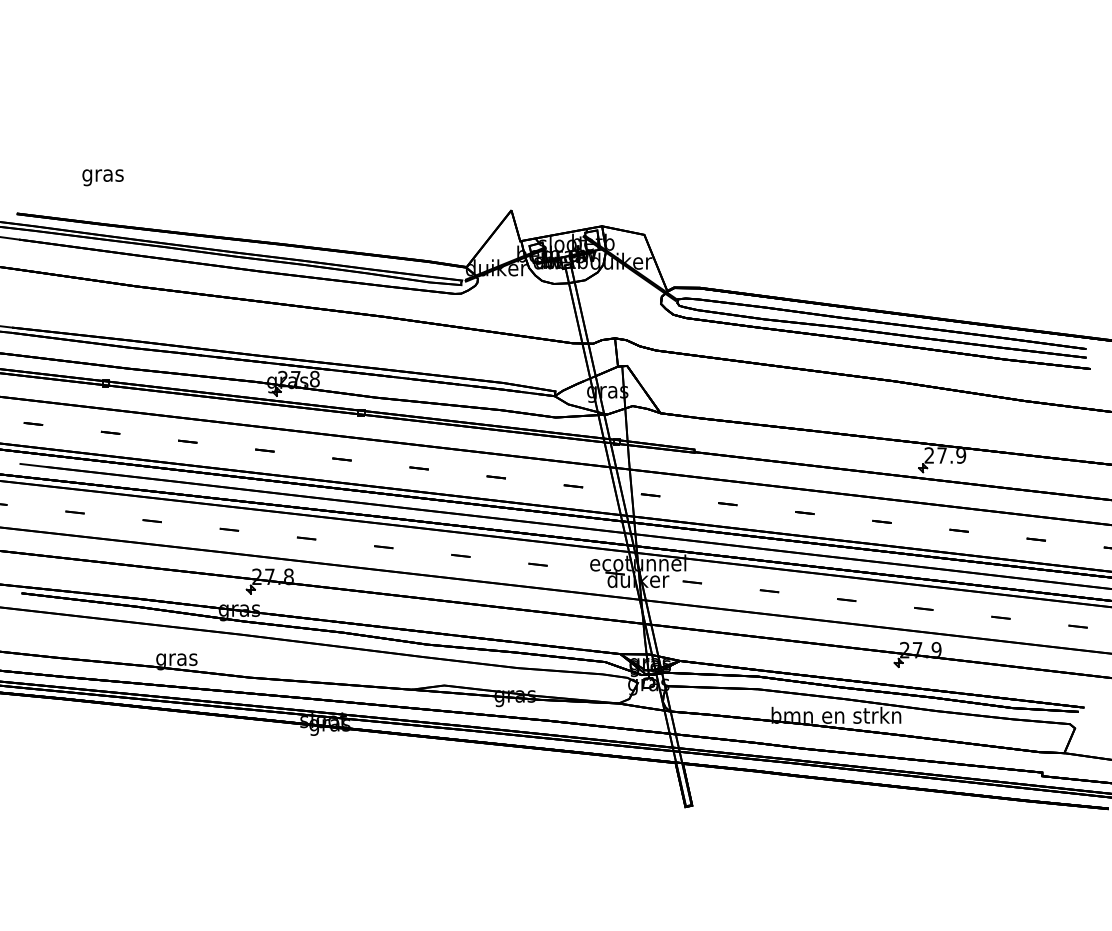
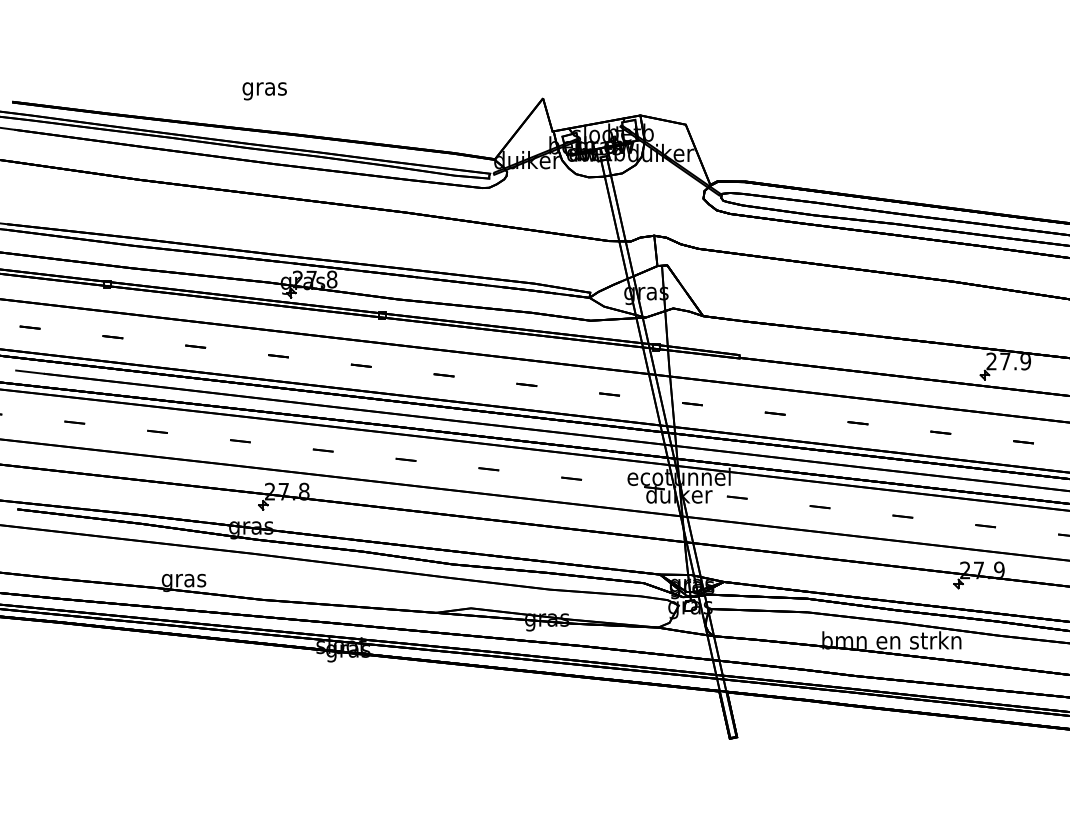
text: (102, 177) -> (264, 91), moved

